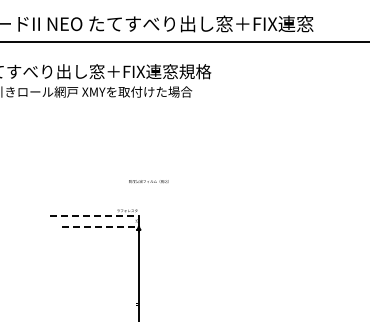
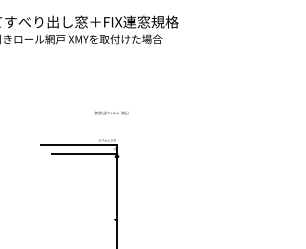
text: (148, 181) -> (111, 113), moved
line: (94, 216) -> (79, 145), dashed -> solid
line: (101, 227) -> (85, 154), dashed -> solid

